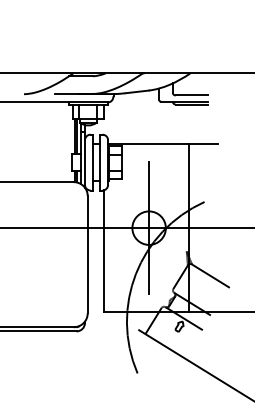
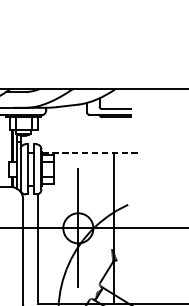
line: (164, 144) -> (92, 153), solid -> dashed
line: (210, 275) -> (133, 270), removed

